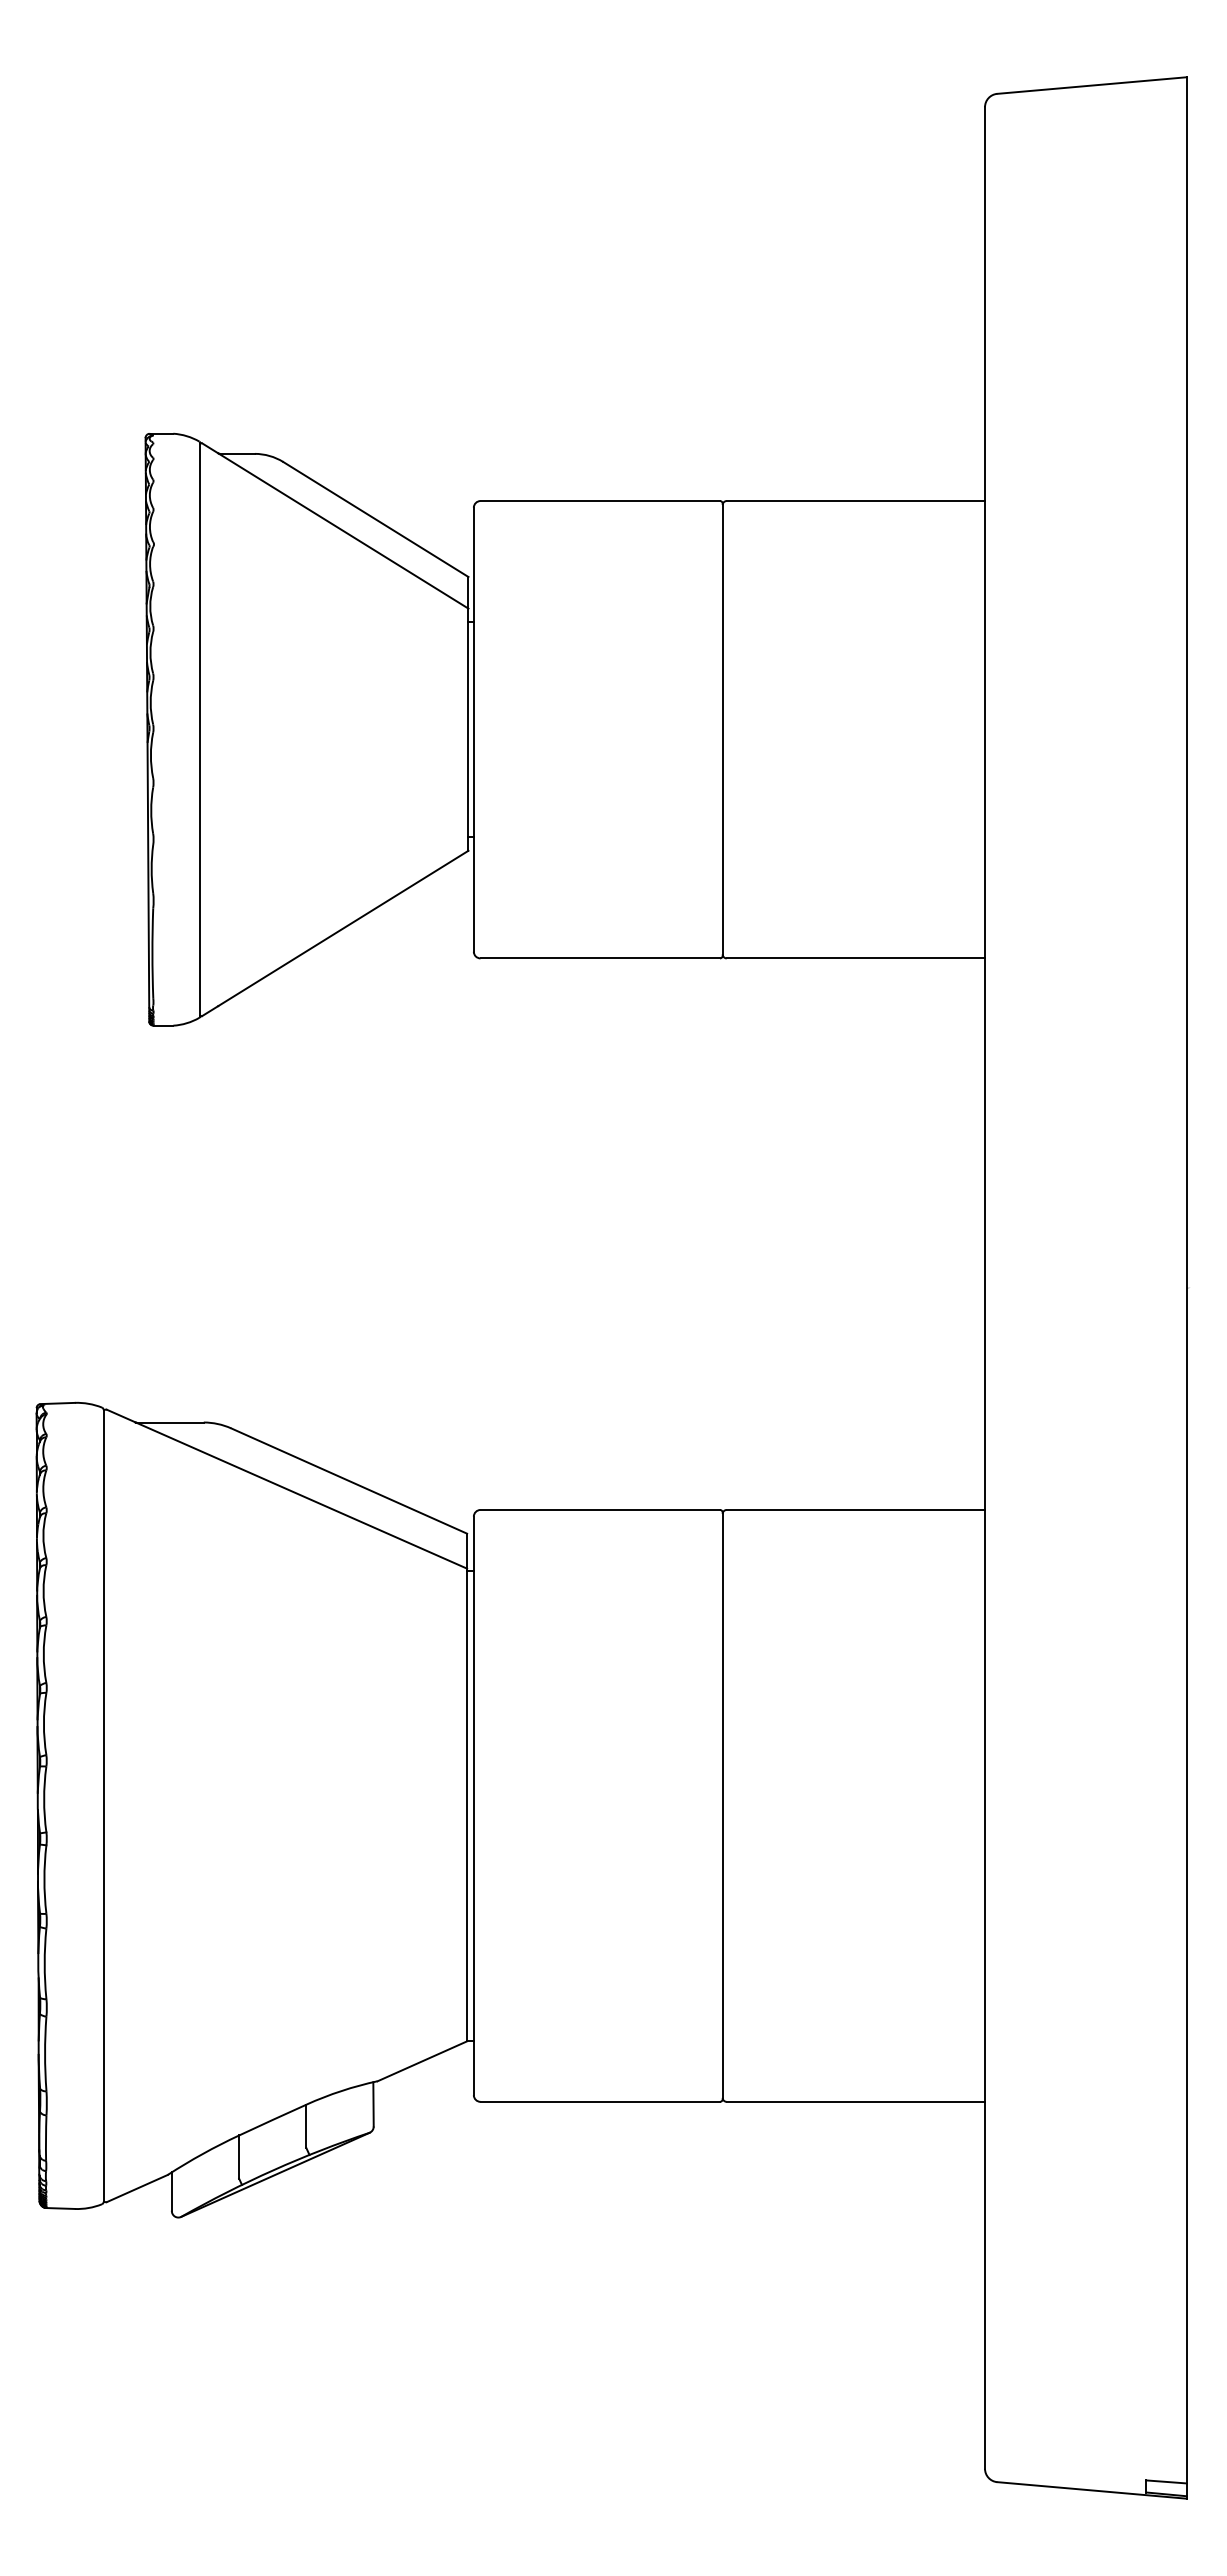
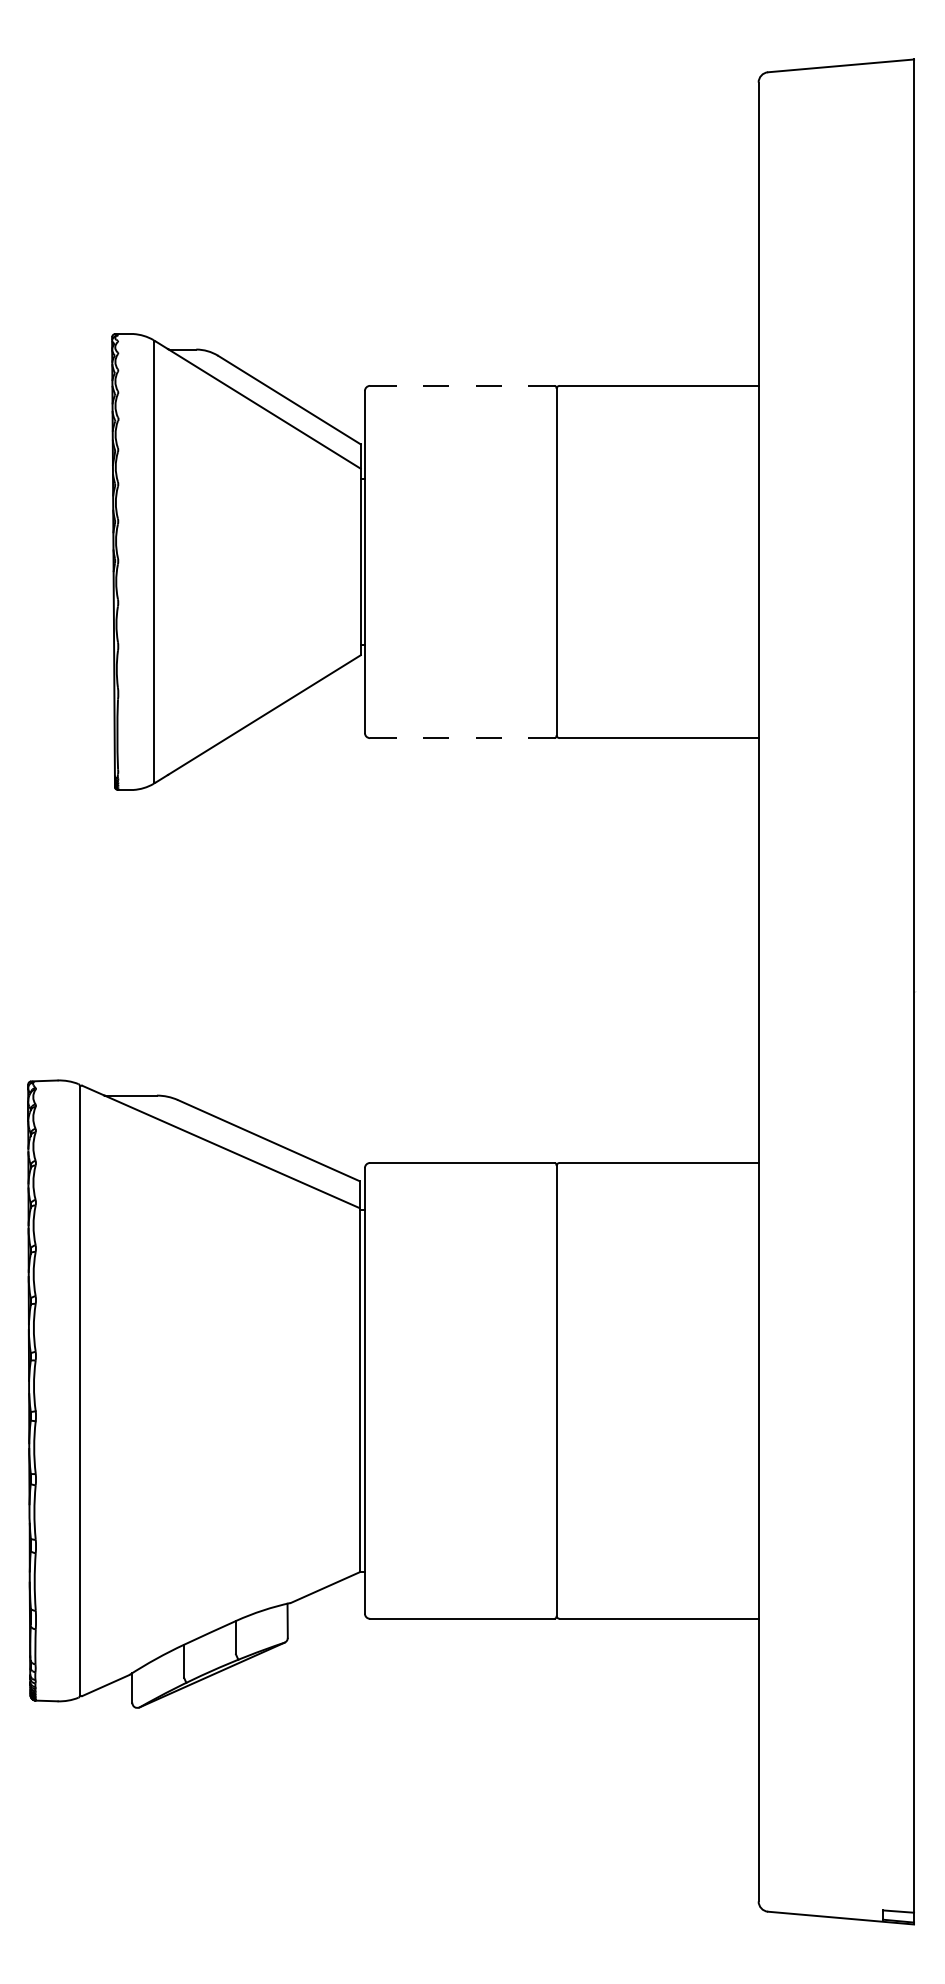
line: (600, 501) -> (462, 386), solid -> dashed
line: (600, 958) -> (462, 738), solid -> dashed

